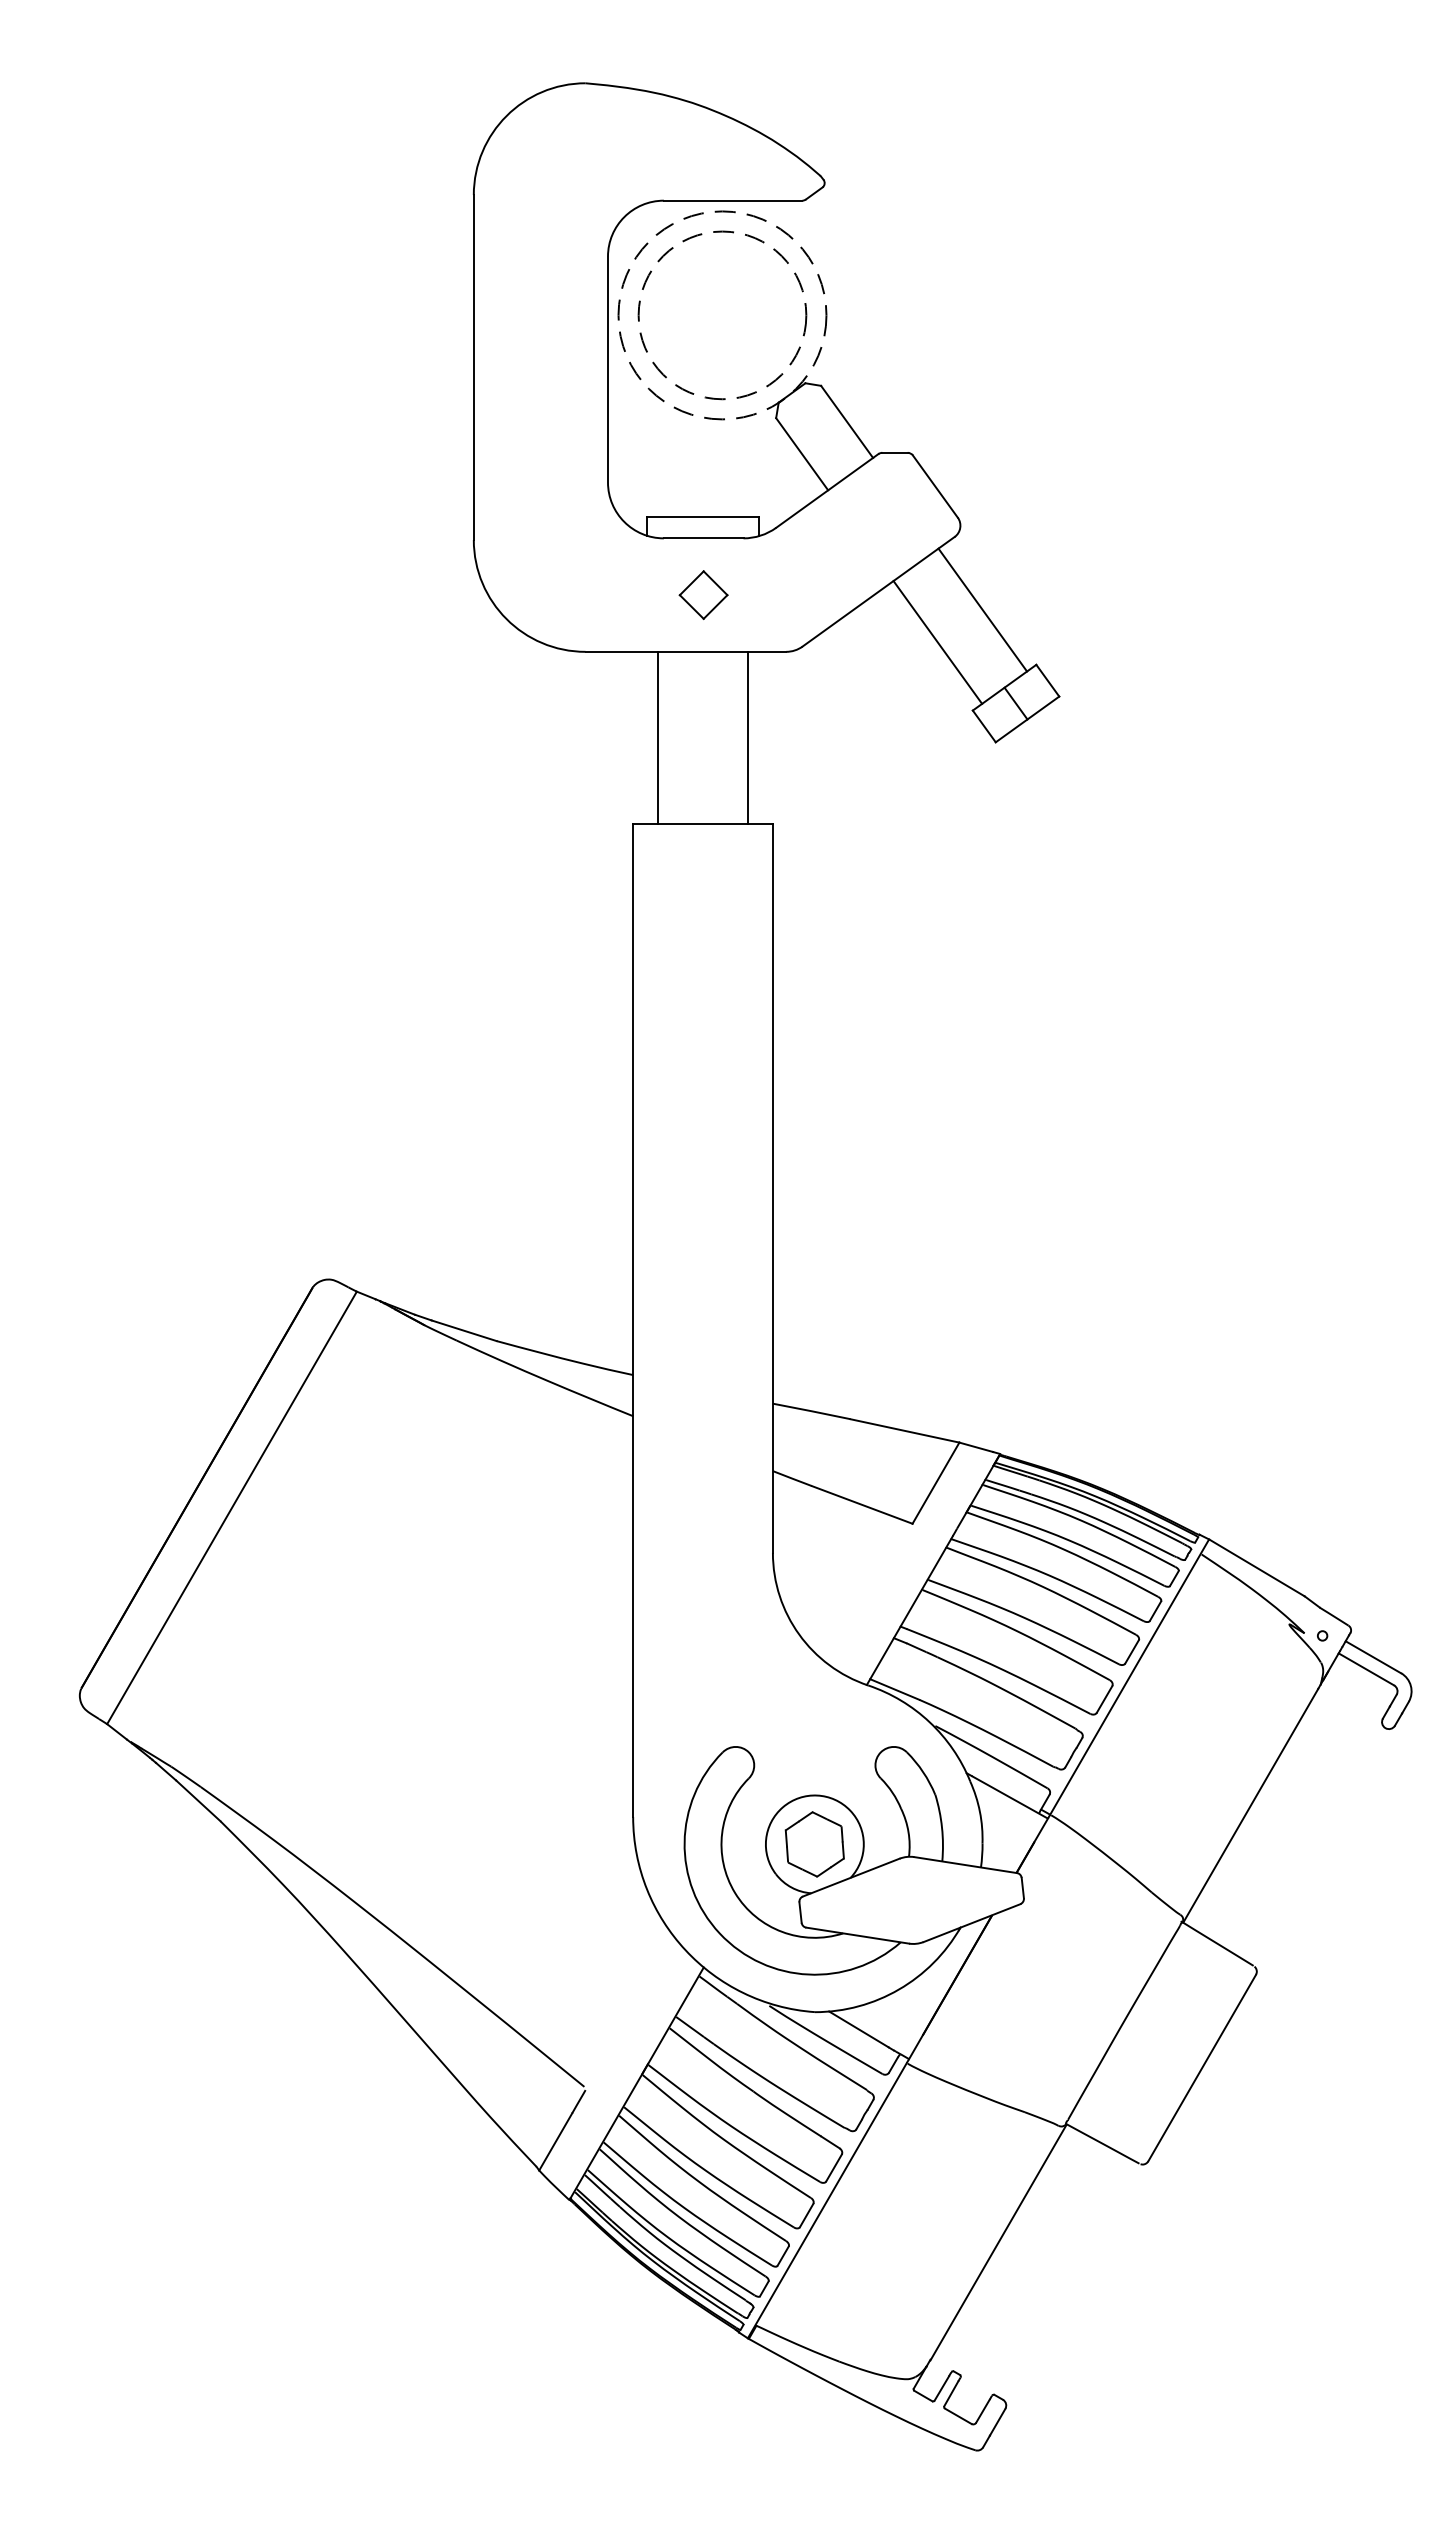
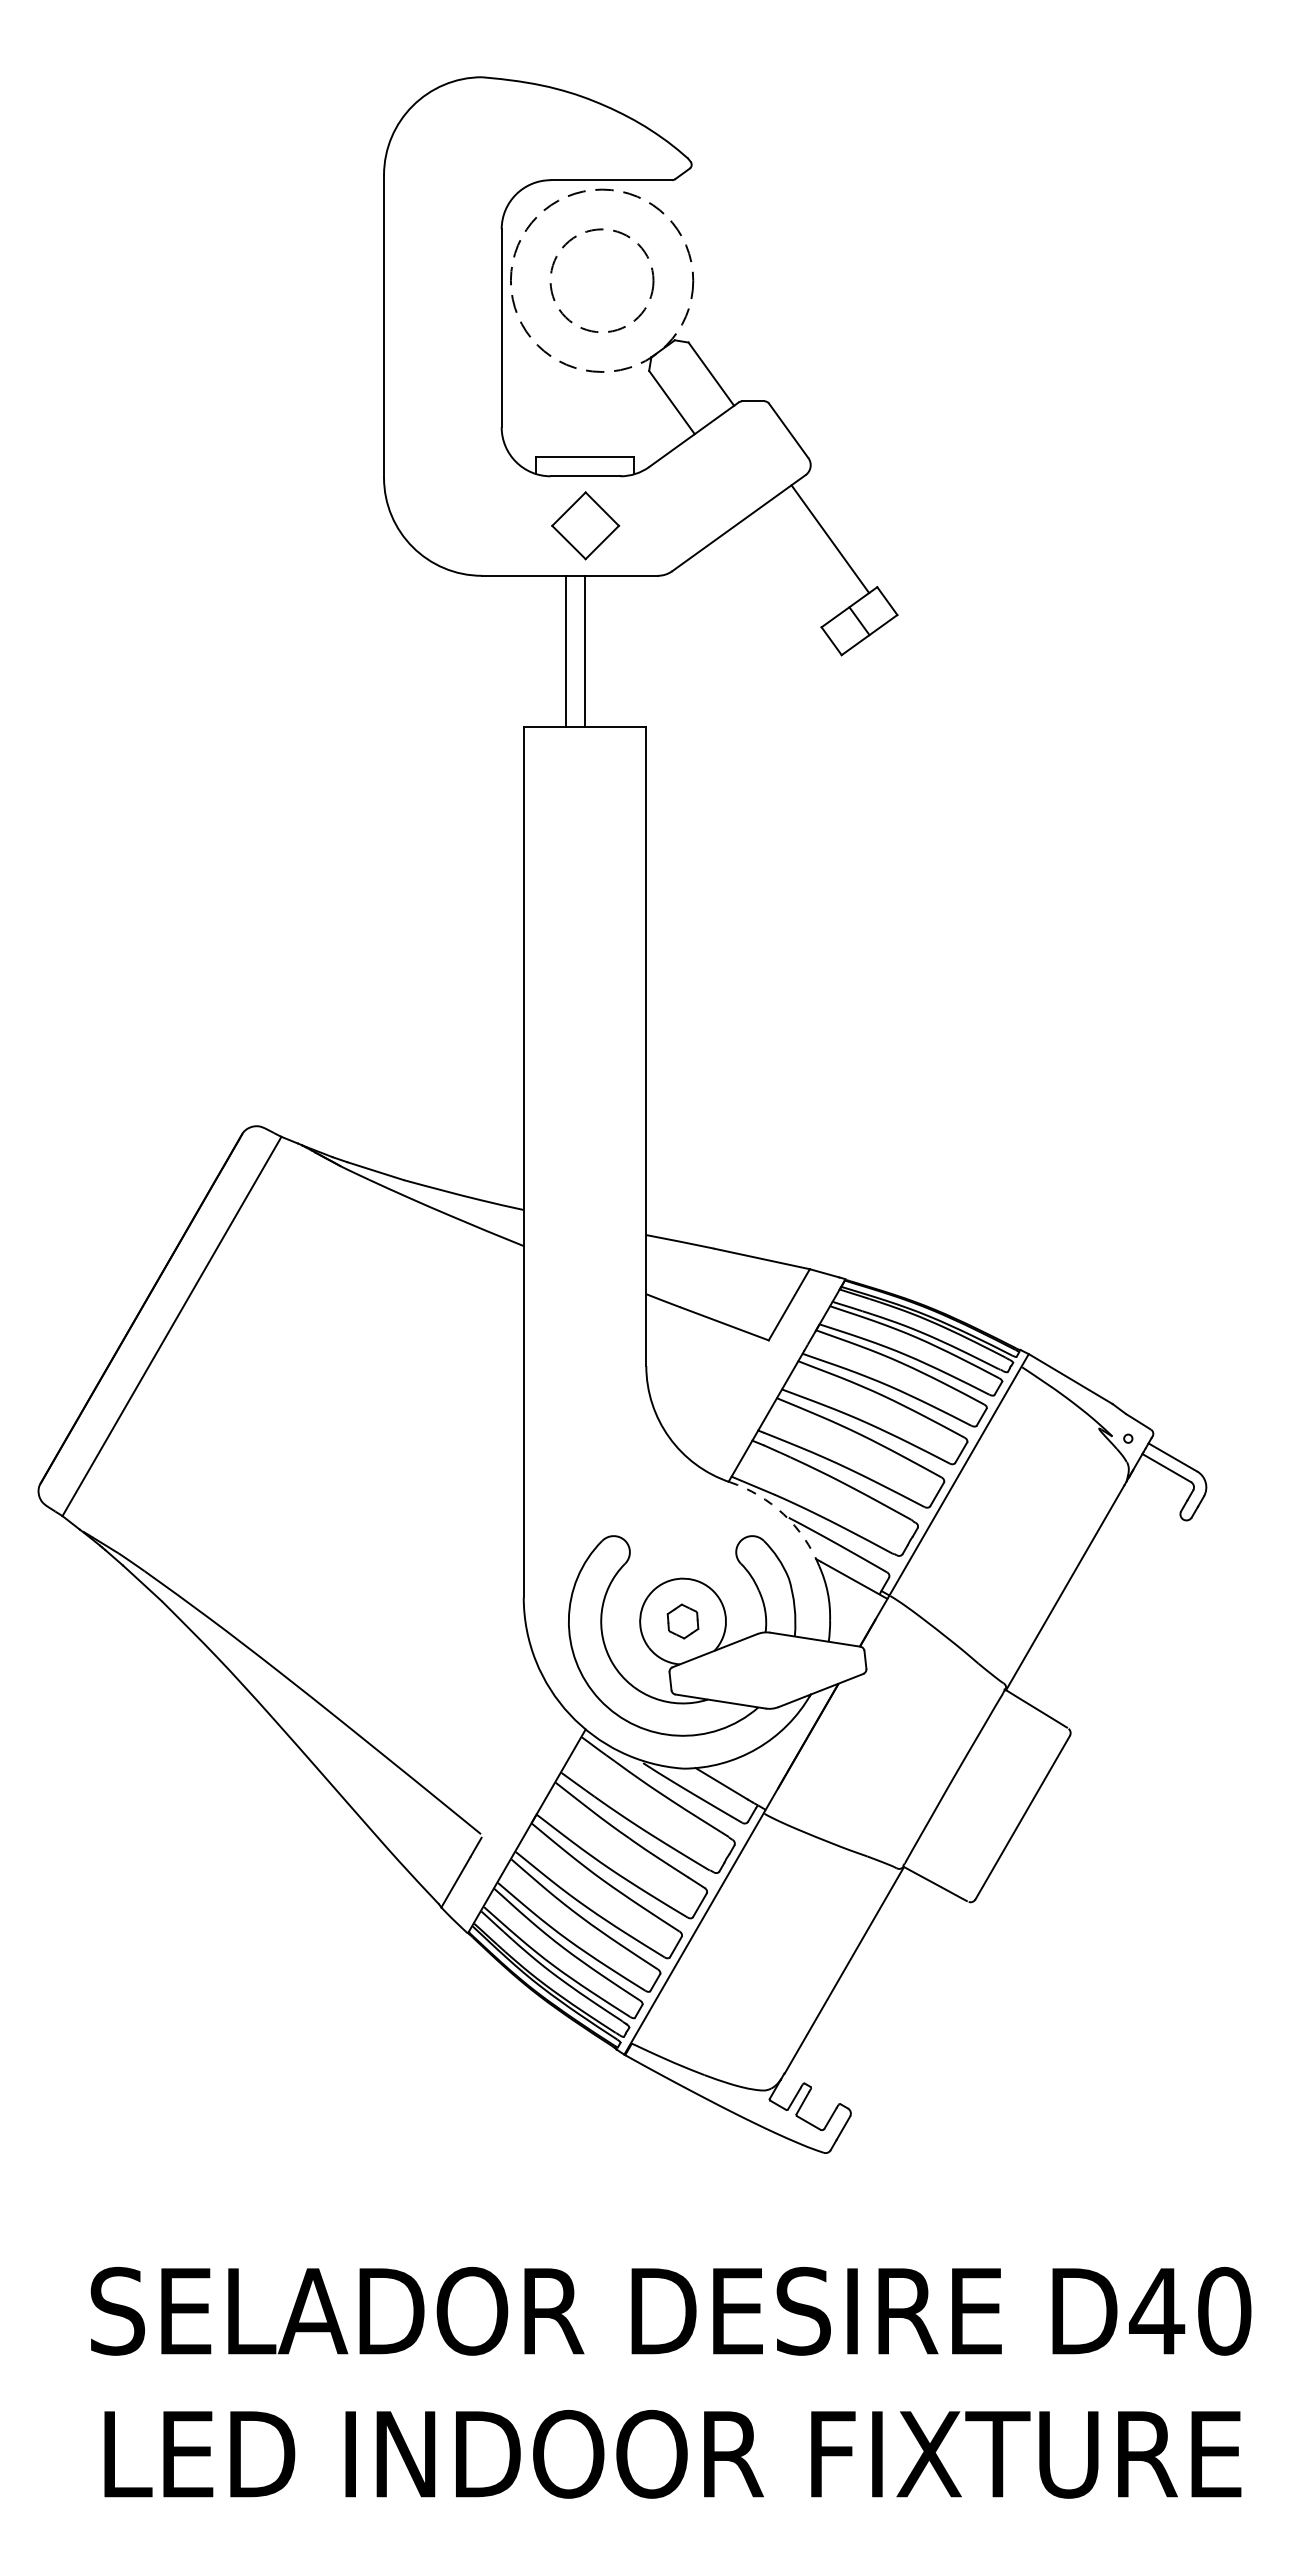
circle: (721, 315) -> (601, 280), size x0.7
part: (703, 595) -> (585, 526), size x1.6
line: (937, 642) -> (790, 567), removed
line: (657, 737) -> (584, 650), moved
line: (748, 737) -> (566, 650), moved
arc: (929, 1722) -> (783, 1514), solid -> dashed
part: (814, 1844) -> (682, 1621), size x0.6

